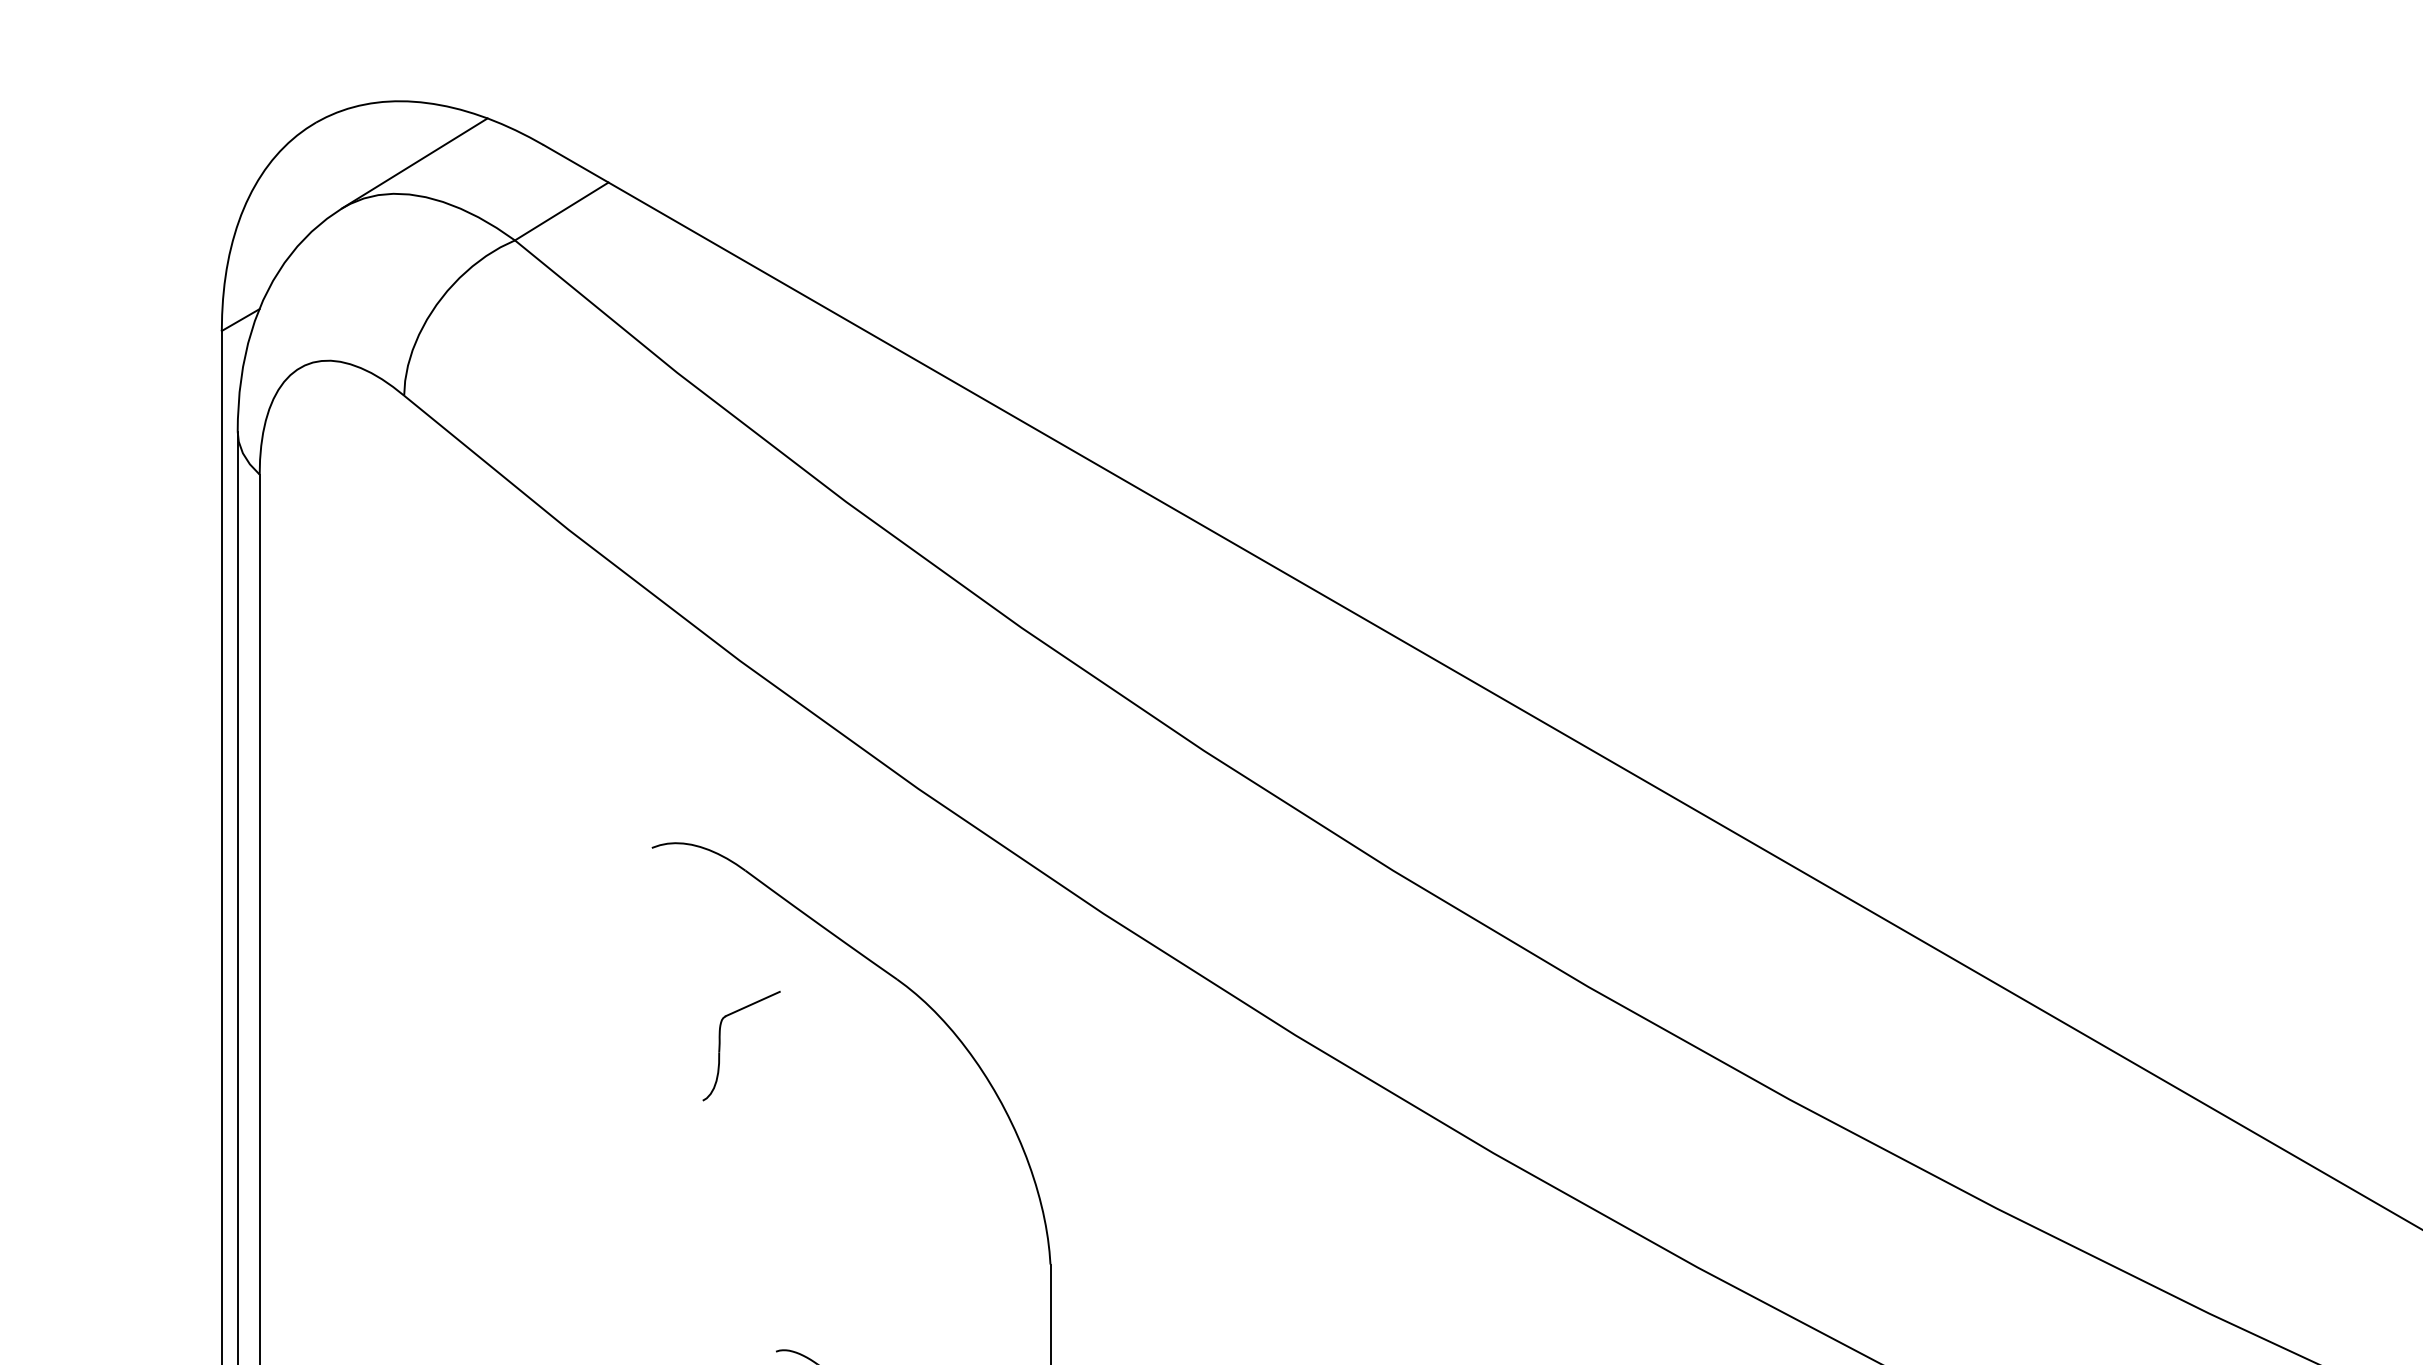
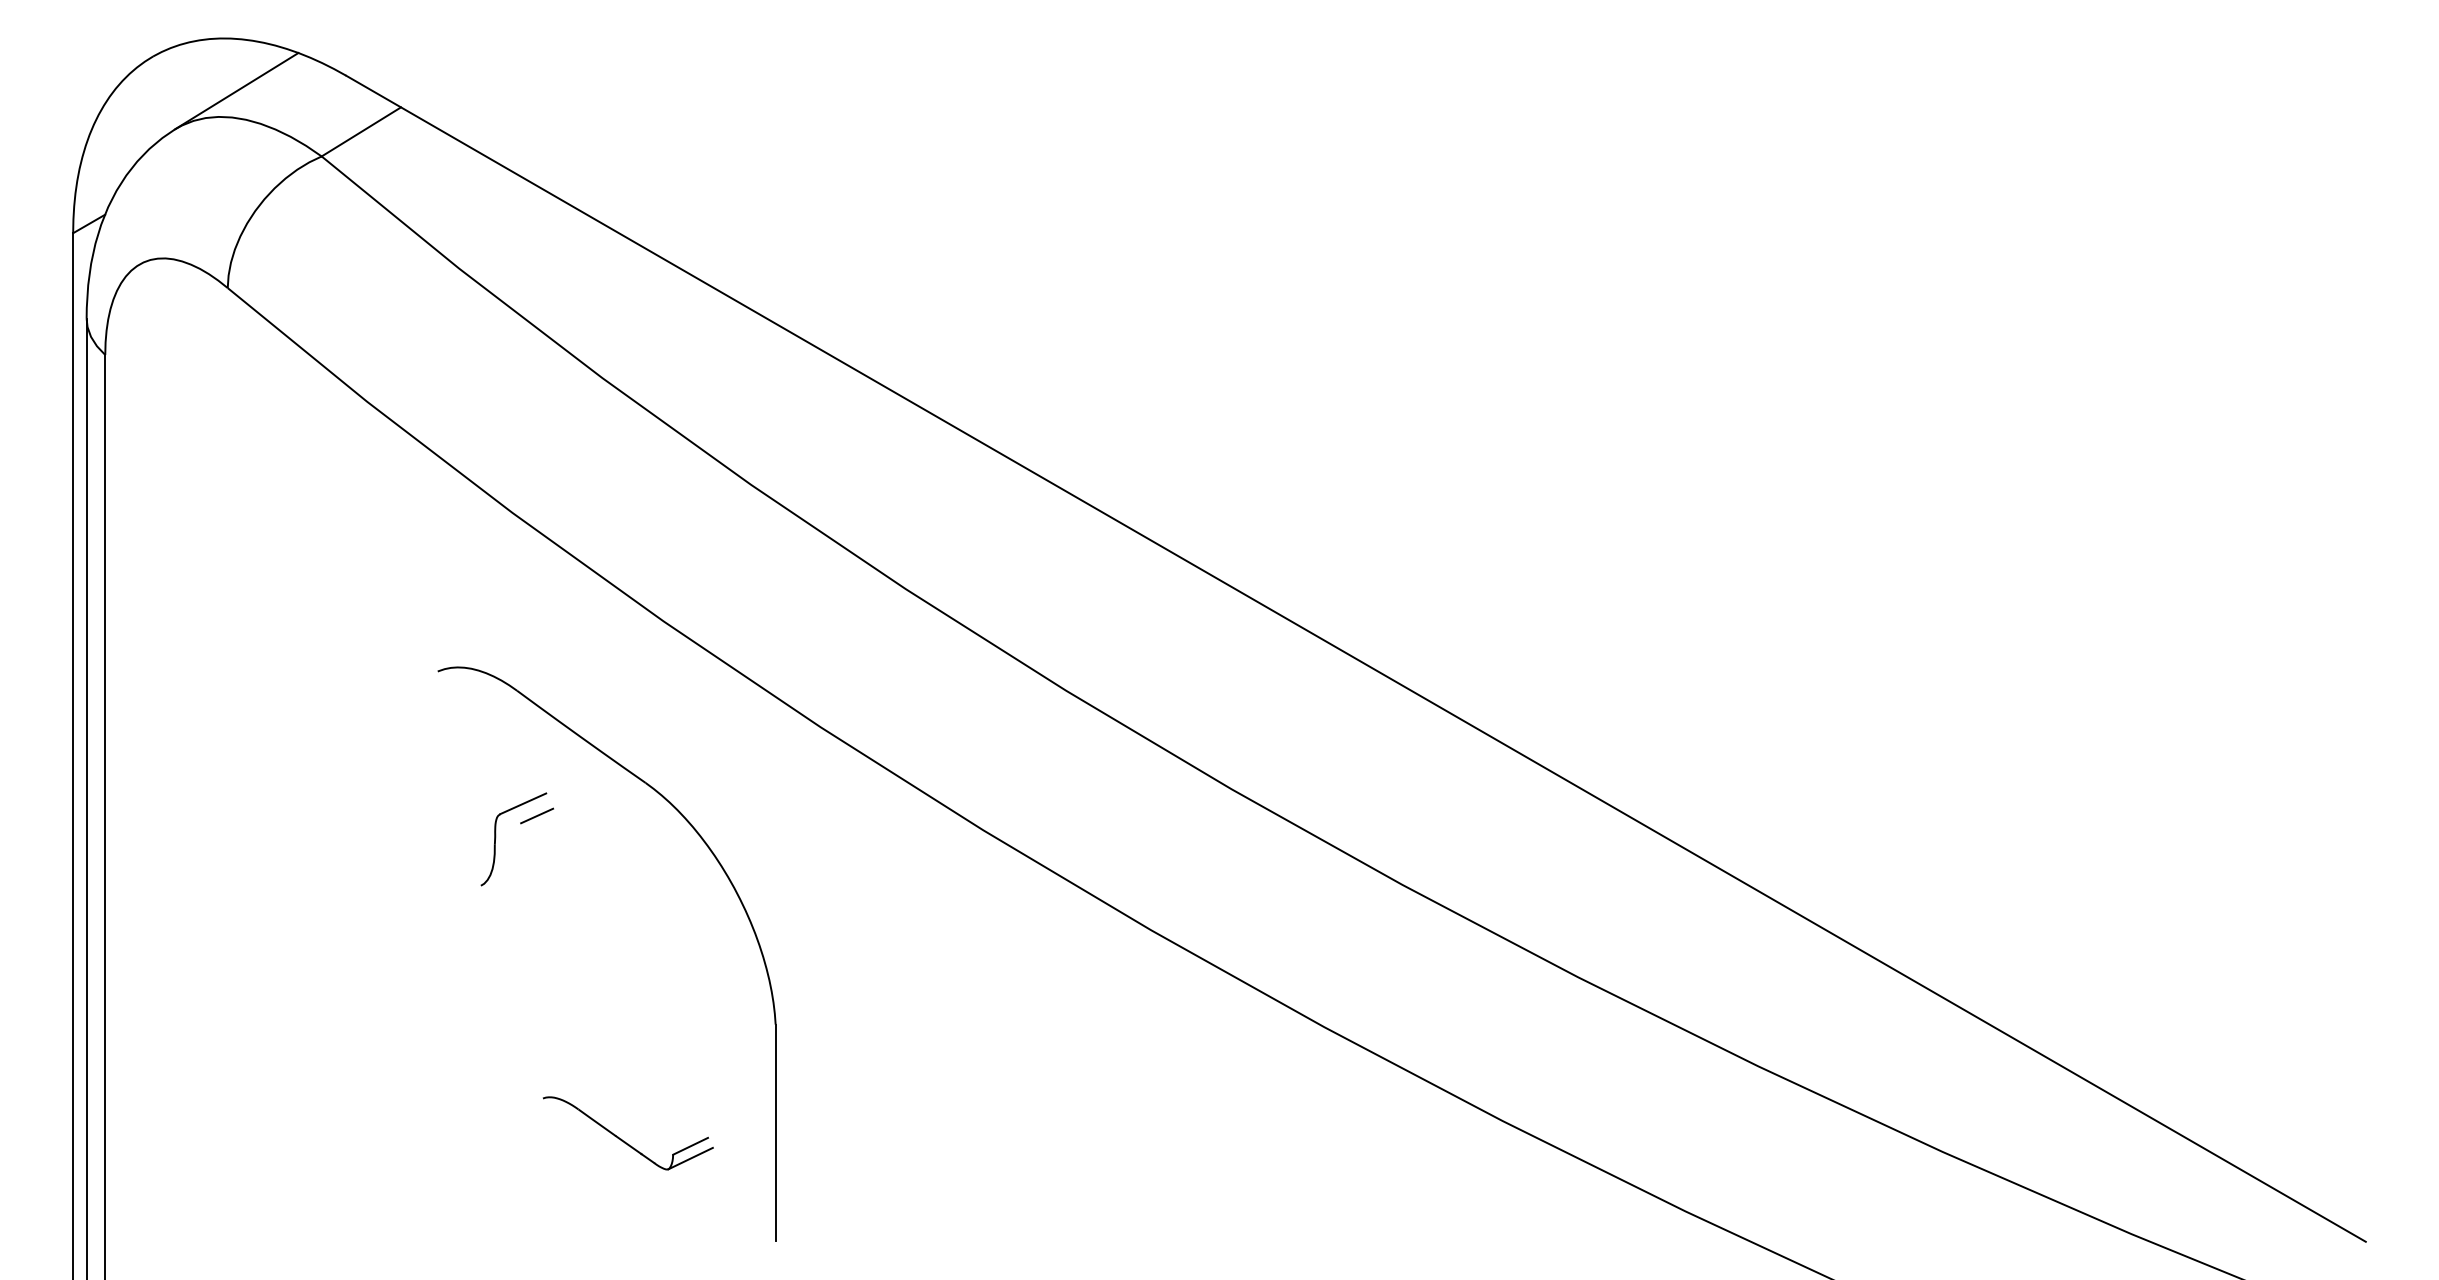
line: (769, 1017) -> (537, 815), added

